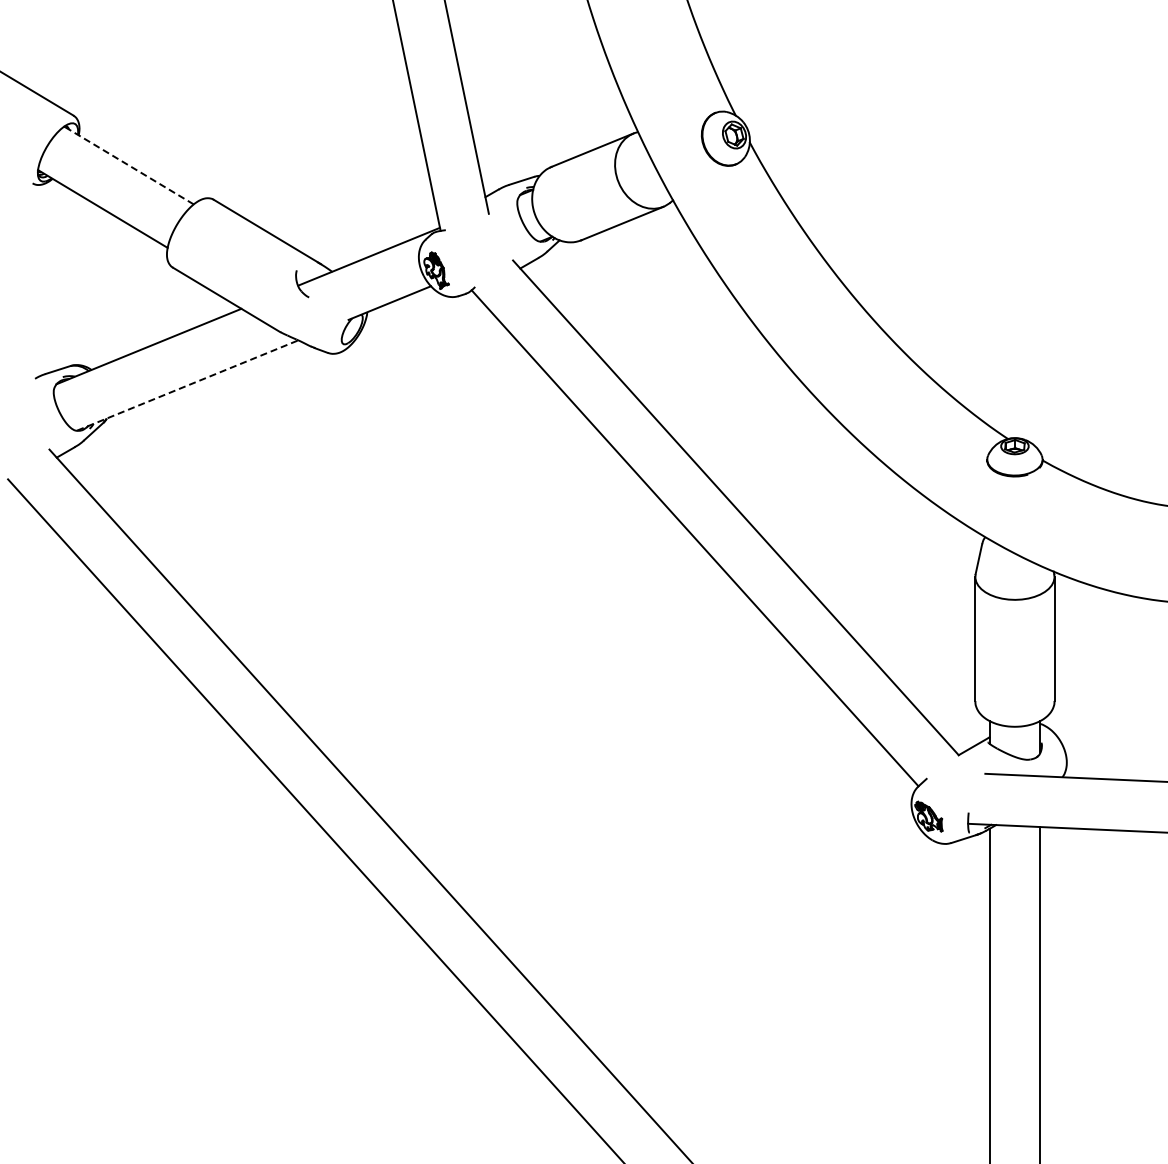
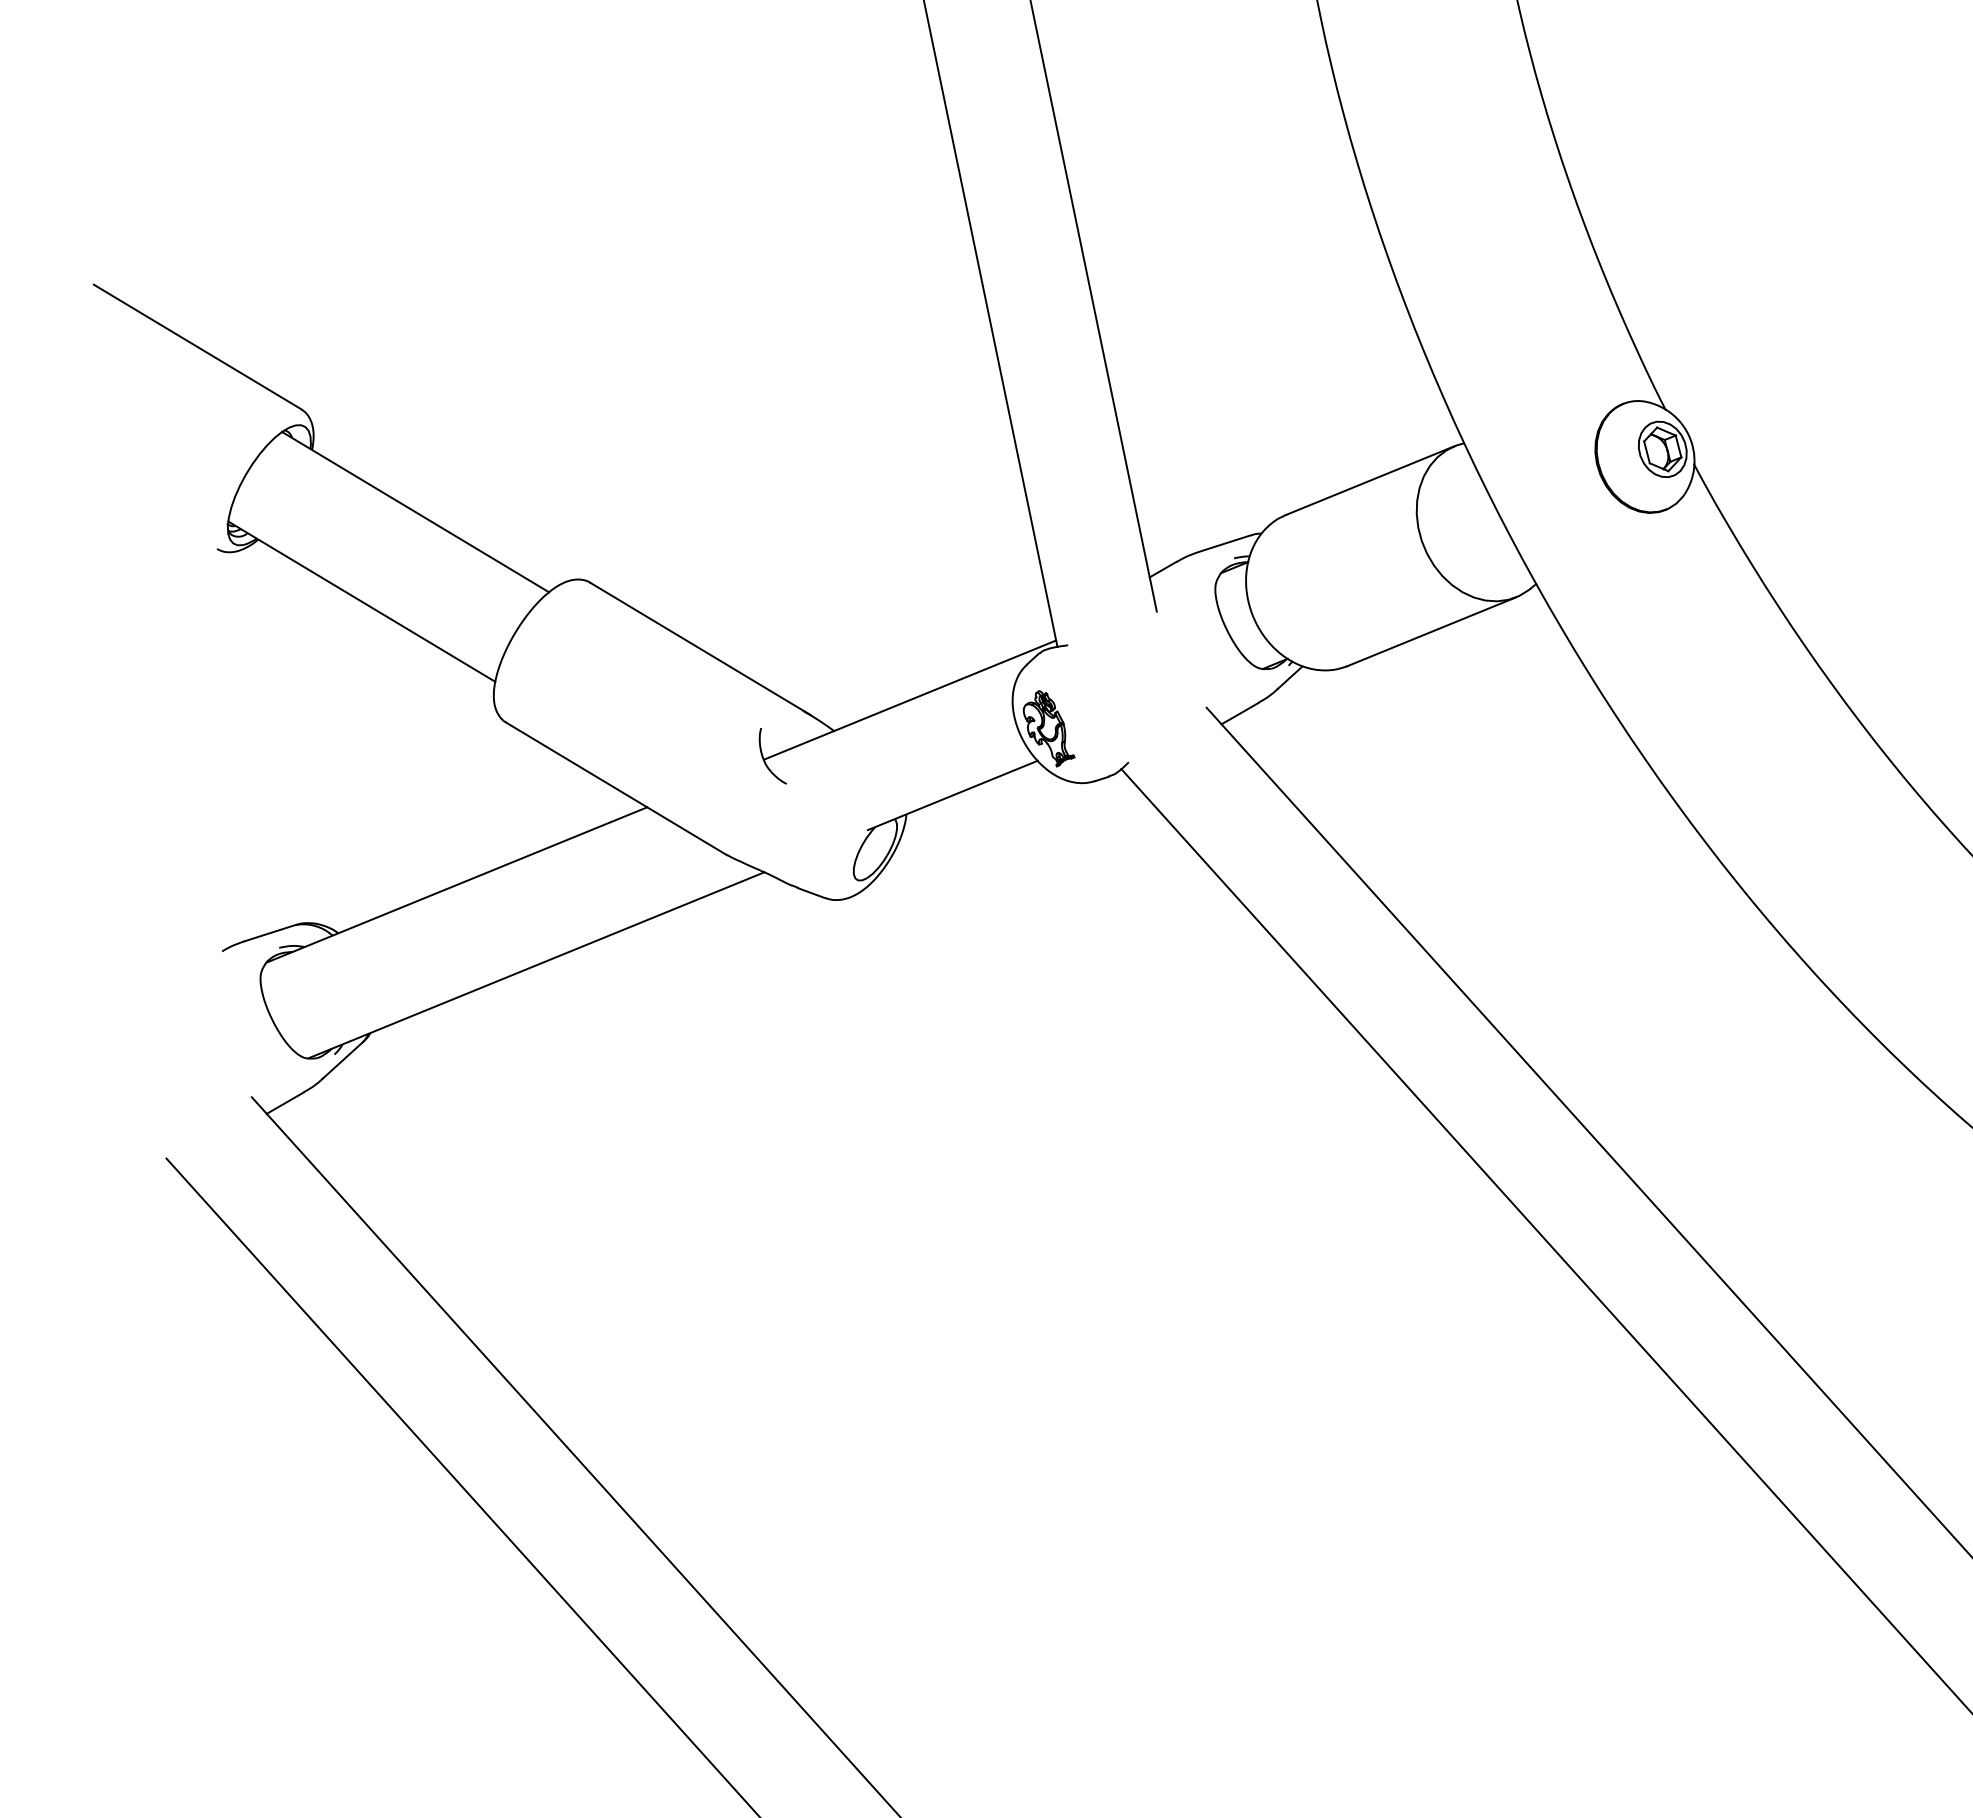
line: (129, 165) -> (416, 512), dashed -> solid
line: (188, 385) -> (538, 965), dashed -> solid

